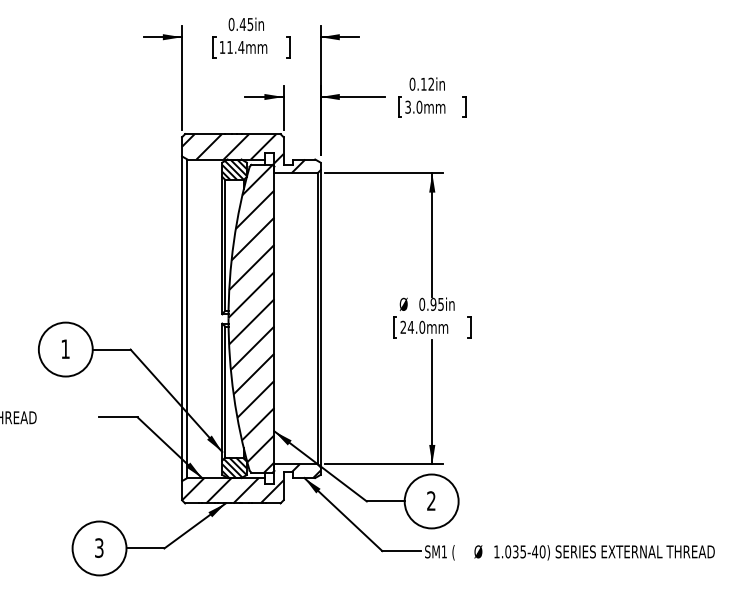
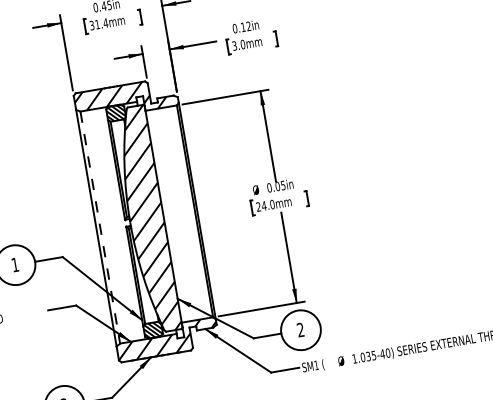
text: (222, 46) -> (91, 24), 11.4mm -> 31.4mm
text: (433, 304) -> (277, 186), 0.95in -> 0.05in
line: (187, 319) -> (100, 228), solid -> dashed

